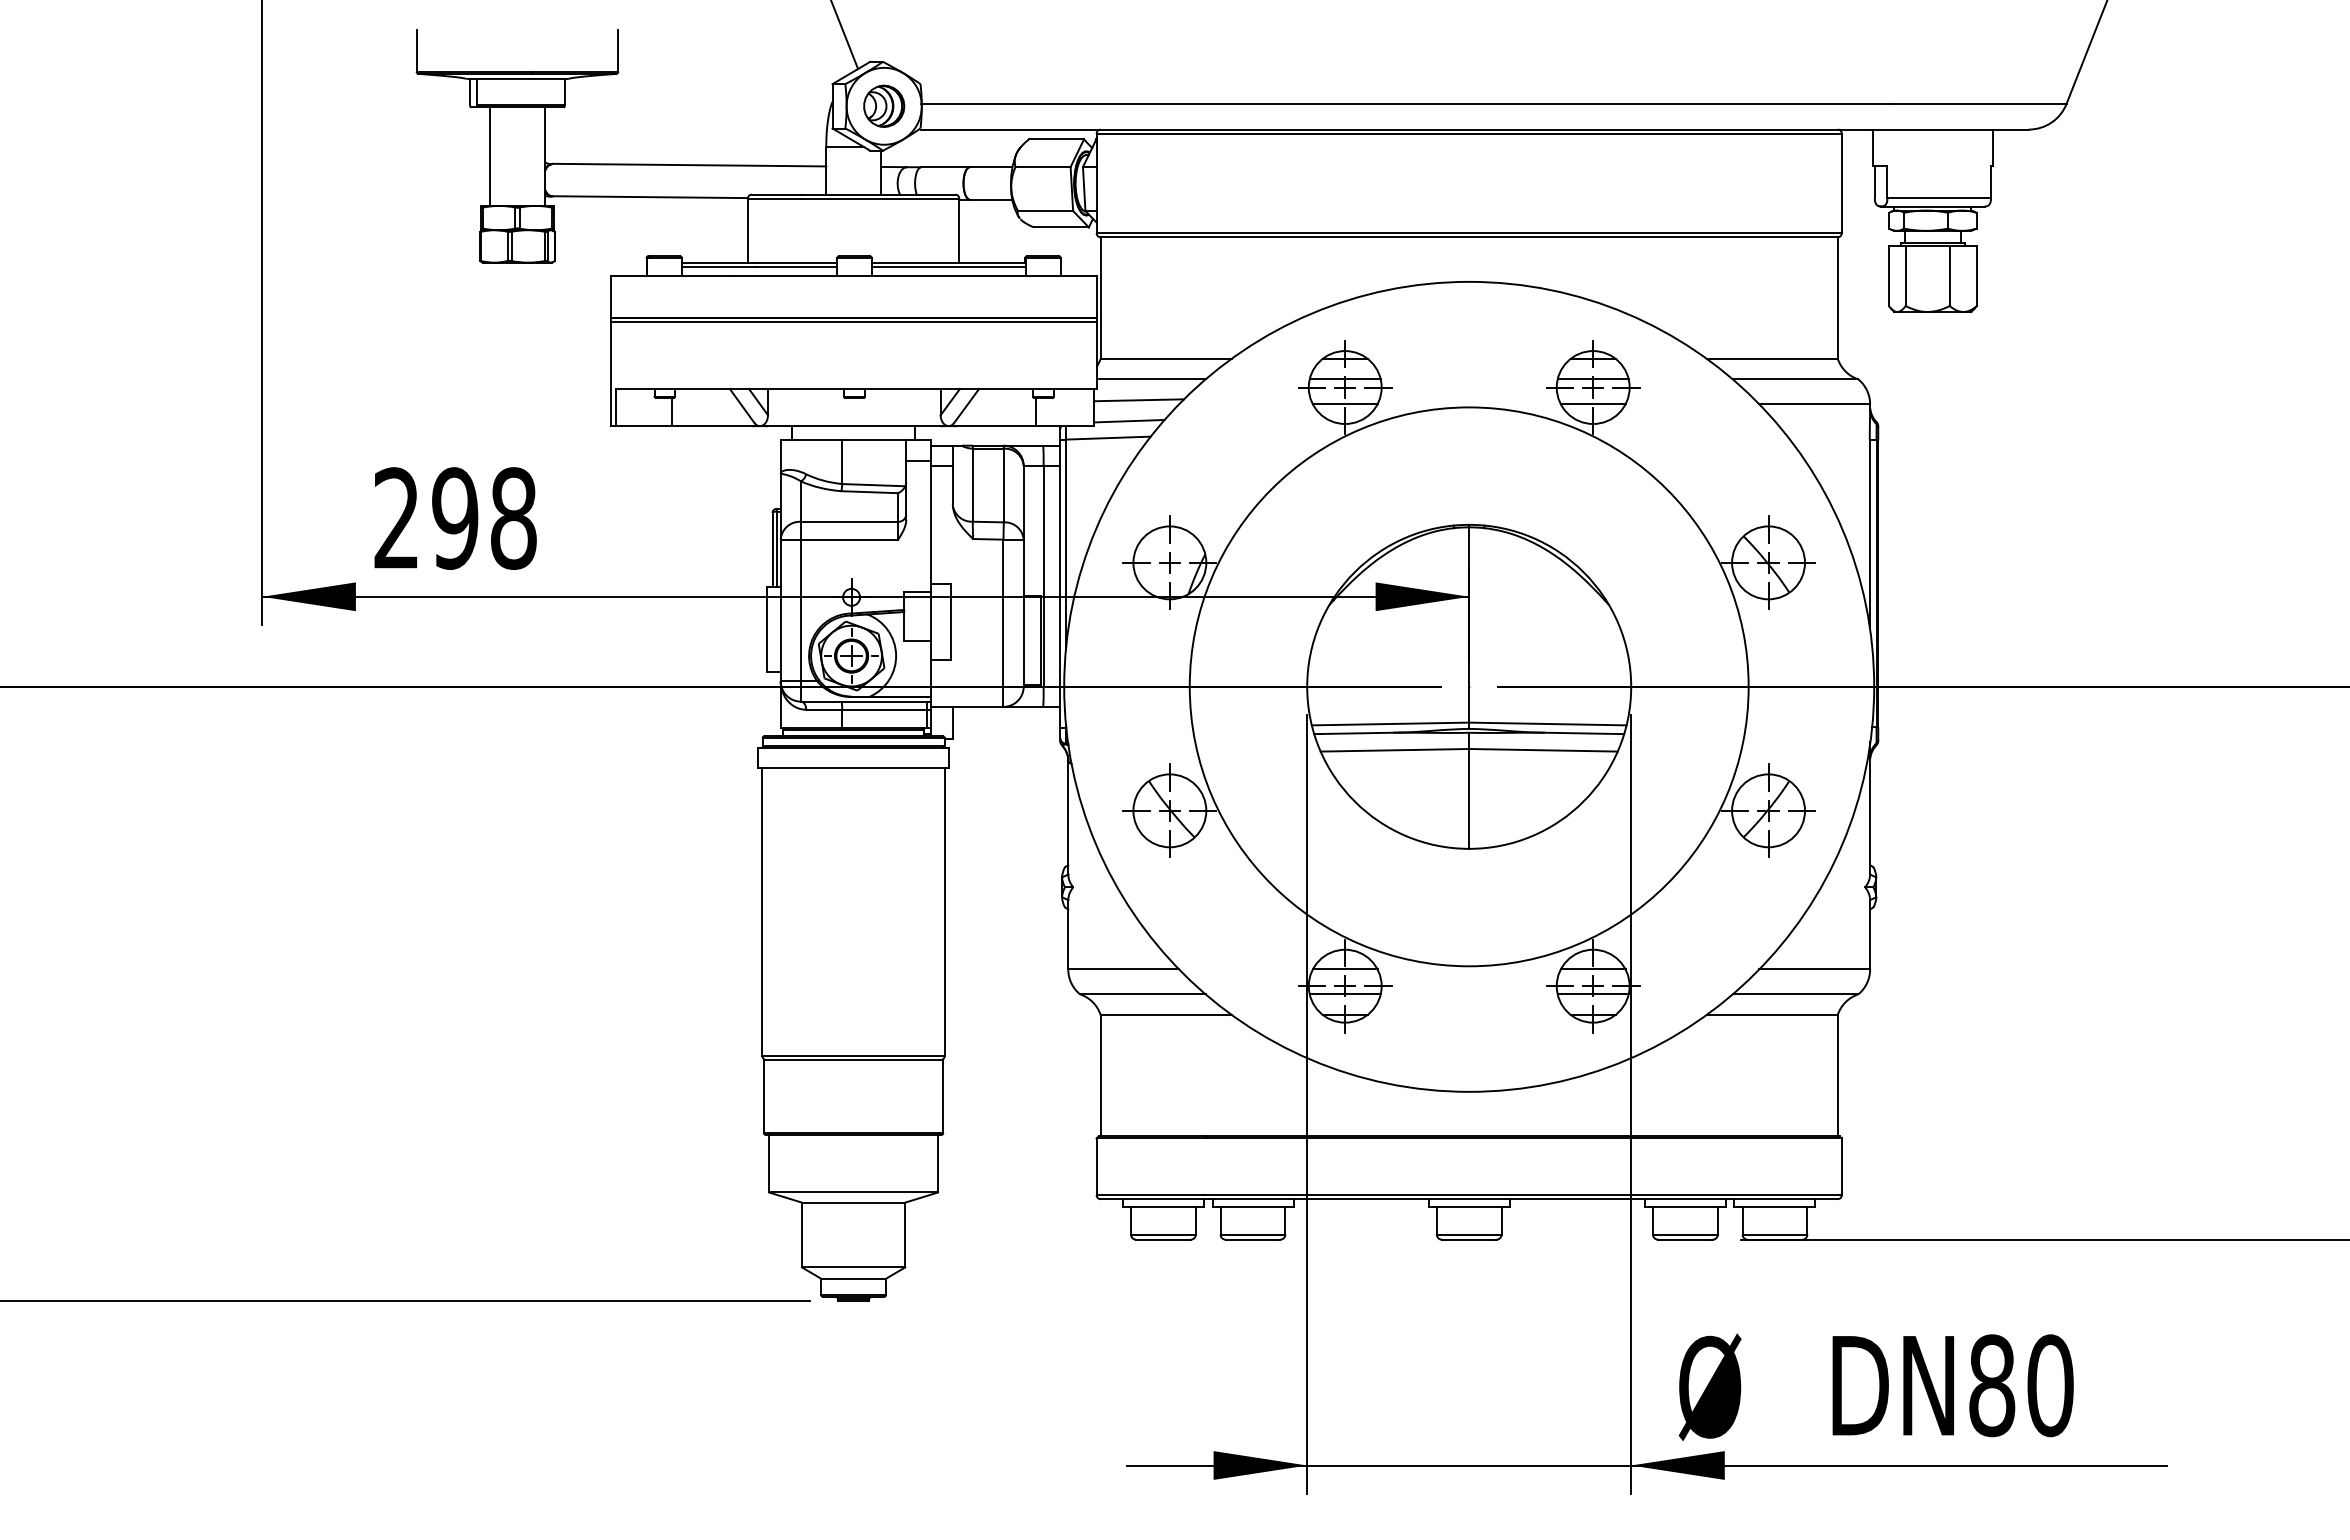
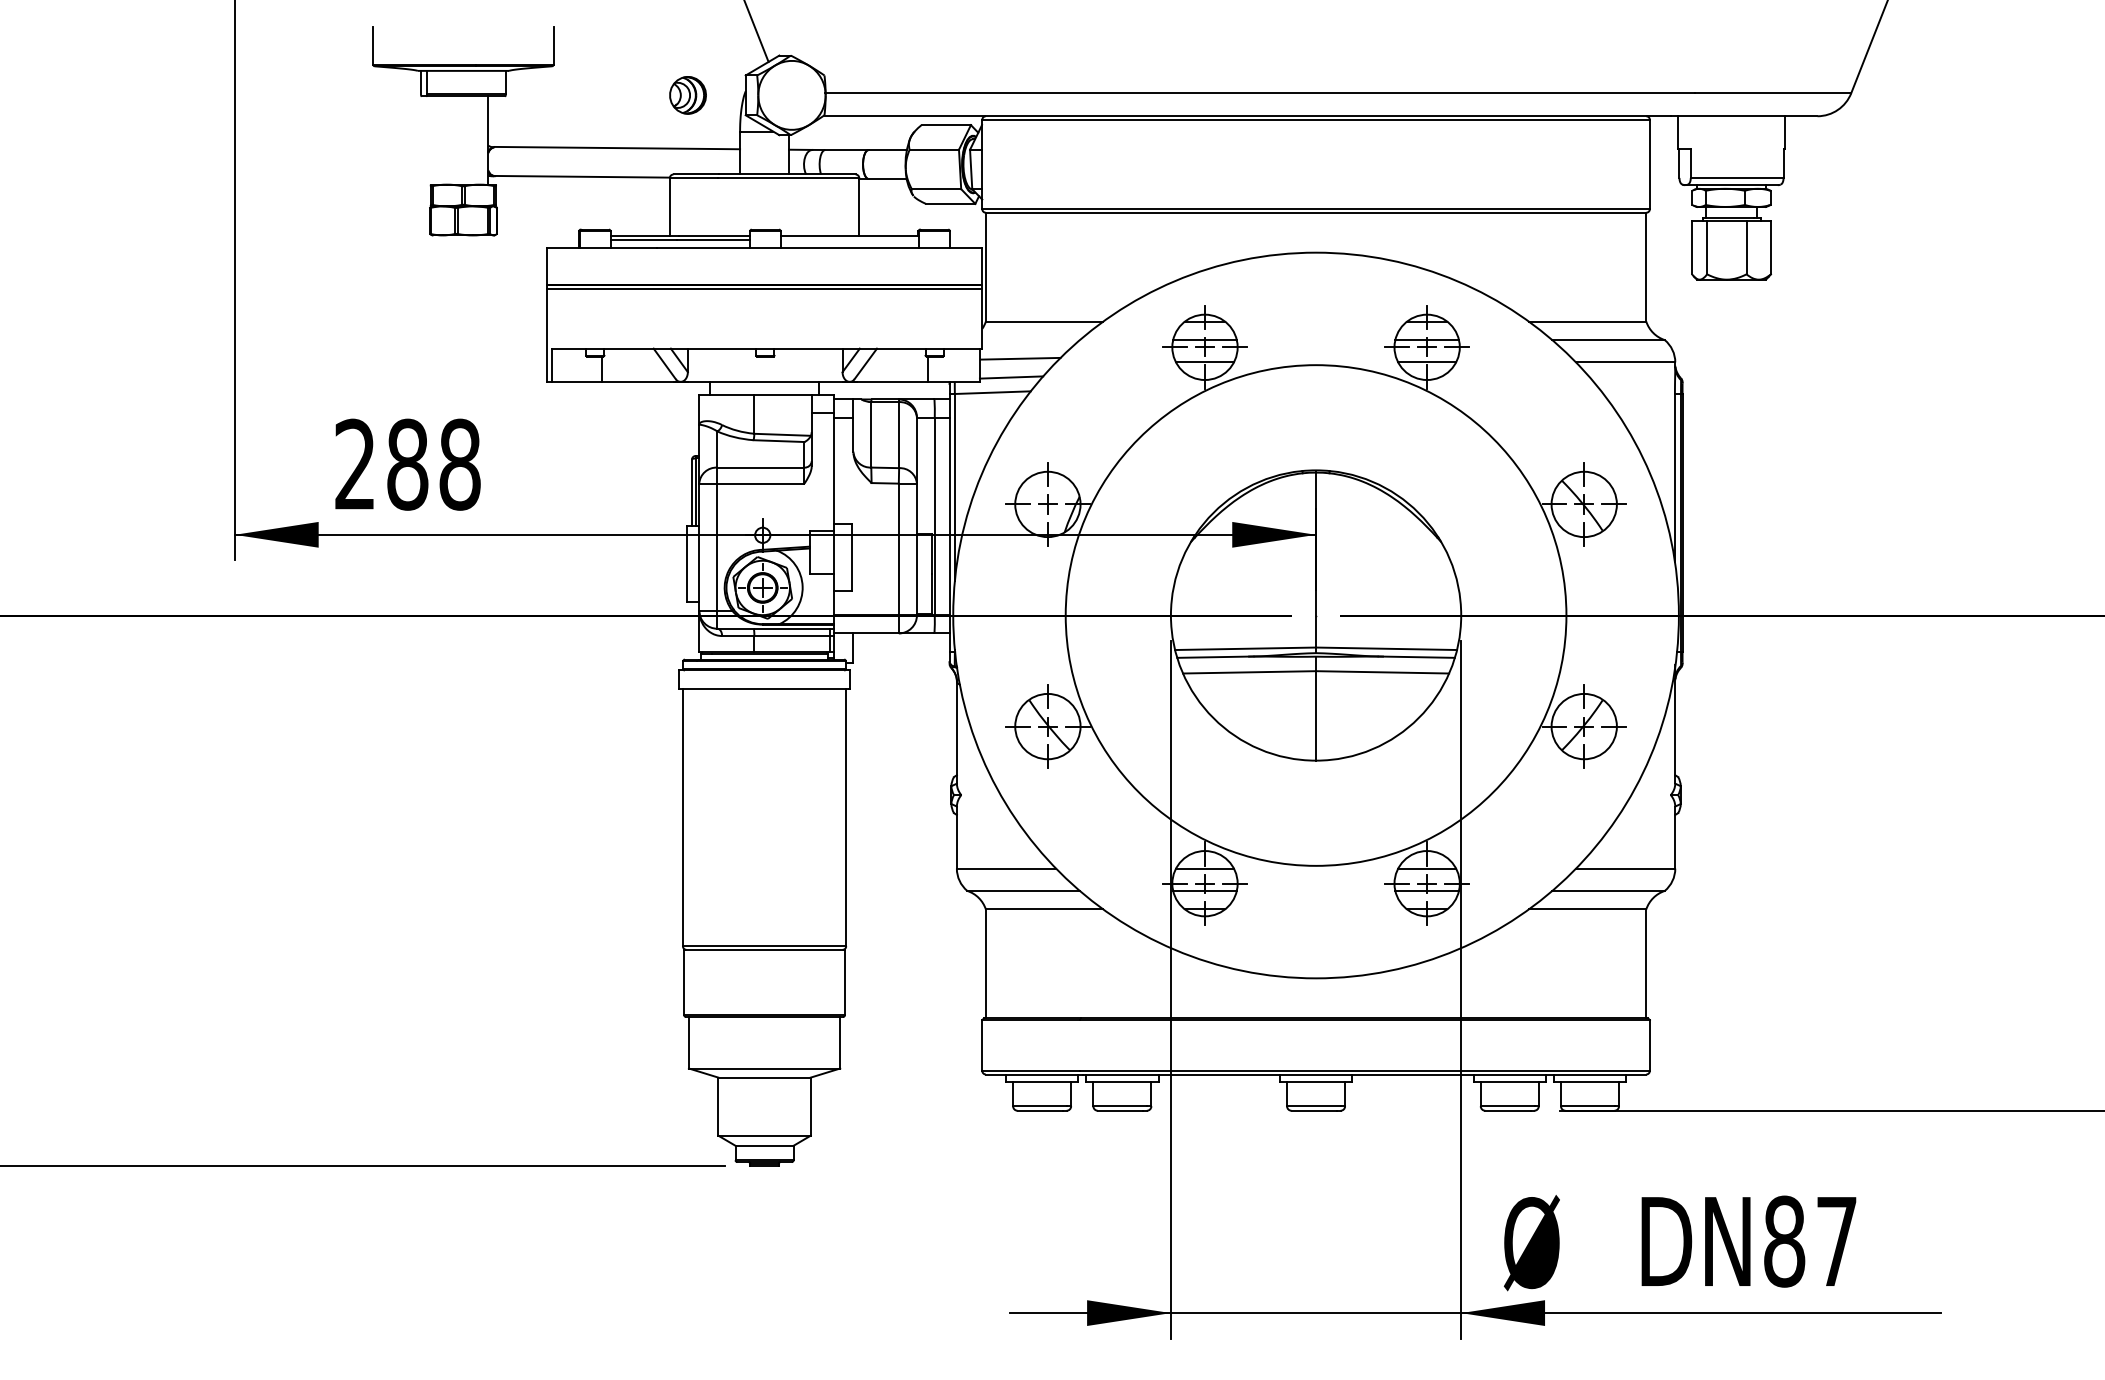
part: (884, 105) -> (688, 94), moved
line: (489, 156) -> (438, 140), removed
line: (948, 267) -> (849, 239), removed
line: (1150, 379) -> (1030, 340), removed
text: (455, 518) -> (407, 464), 298 -> 288
text: (2050, 1385) -> (1836, 1241), DN80 -> DN87

